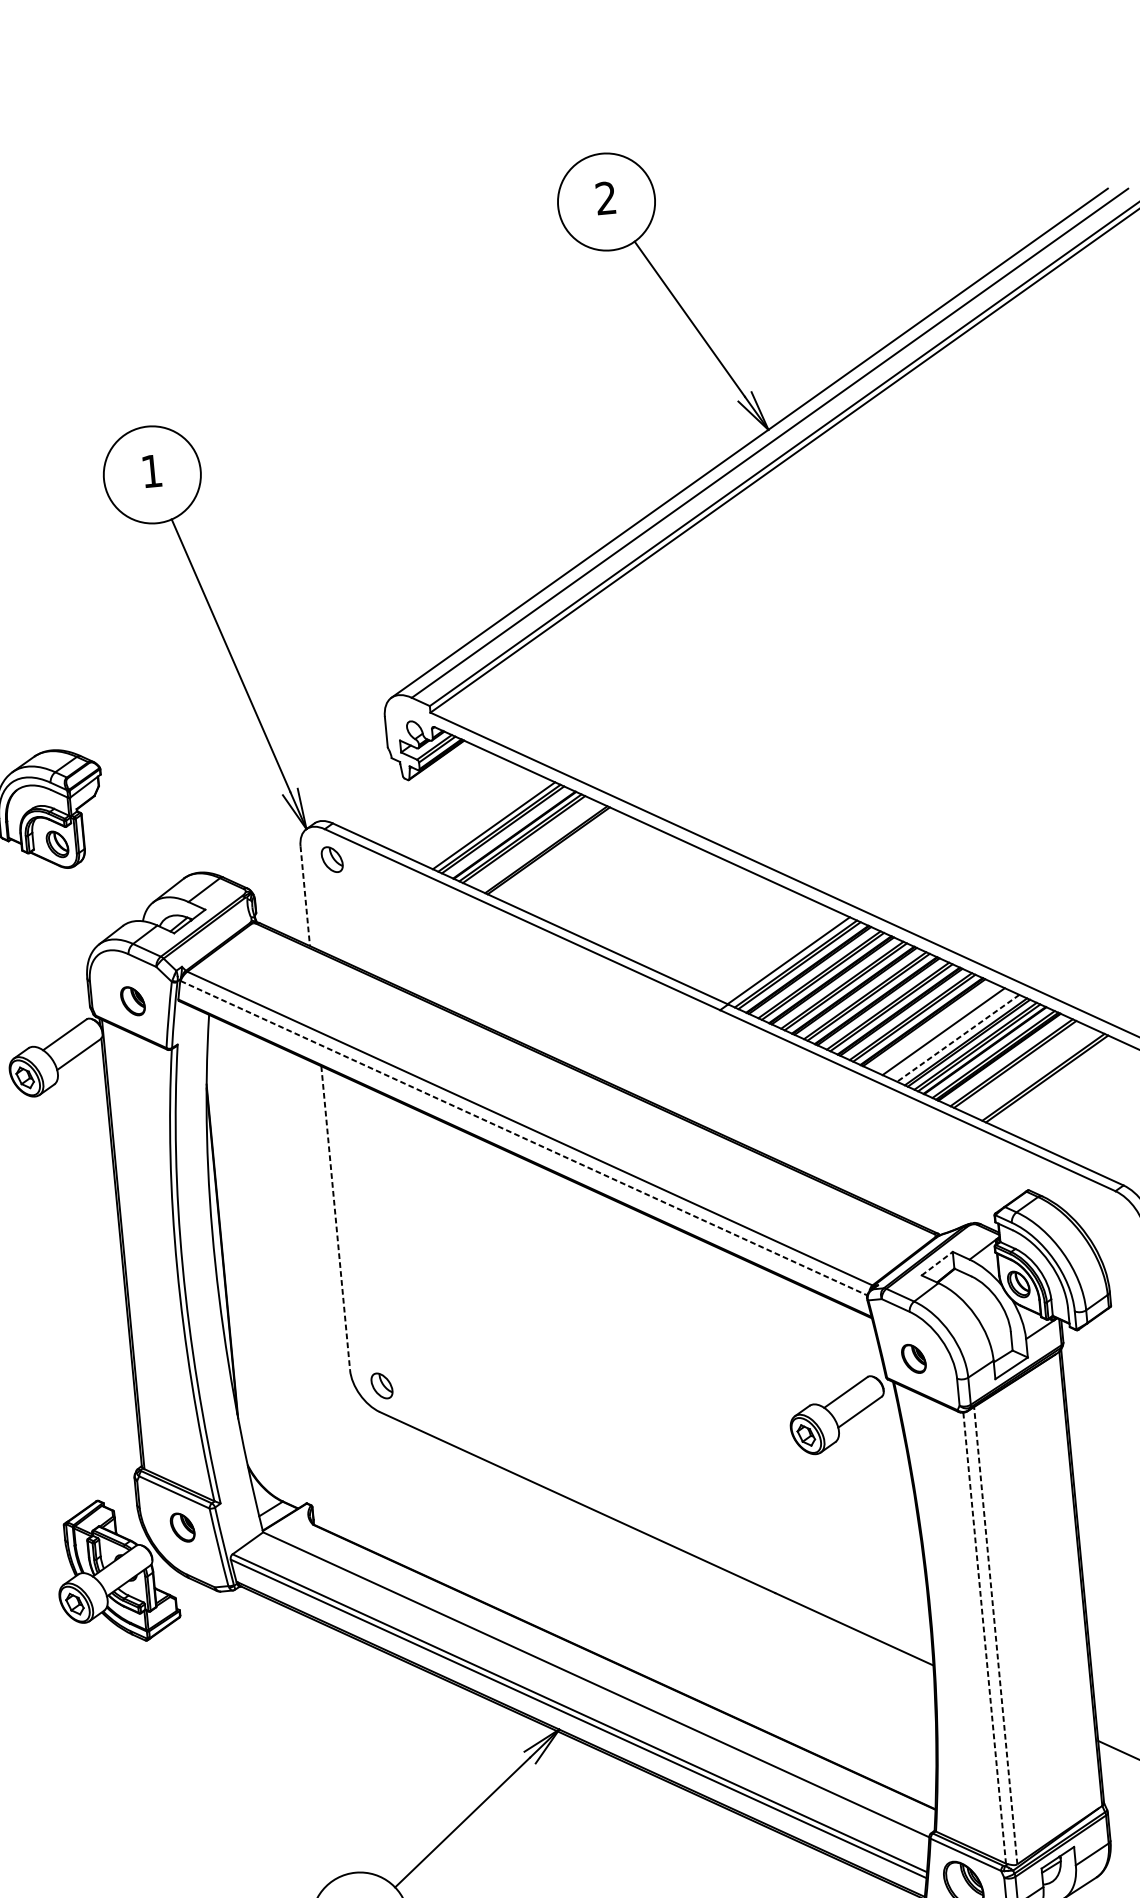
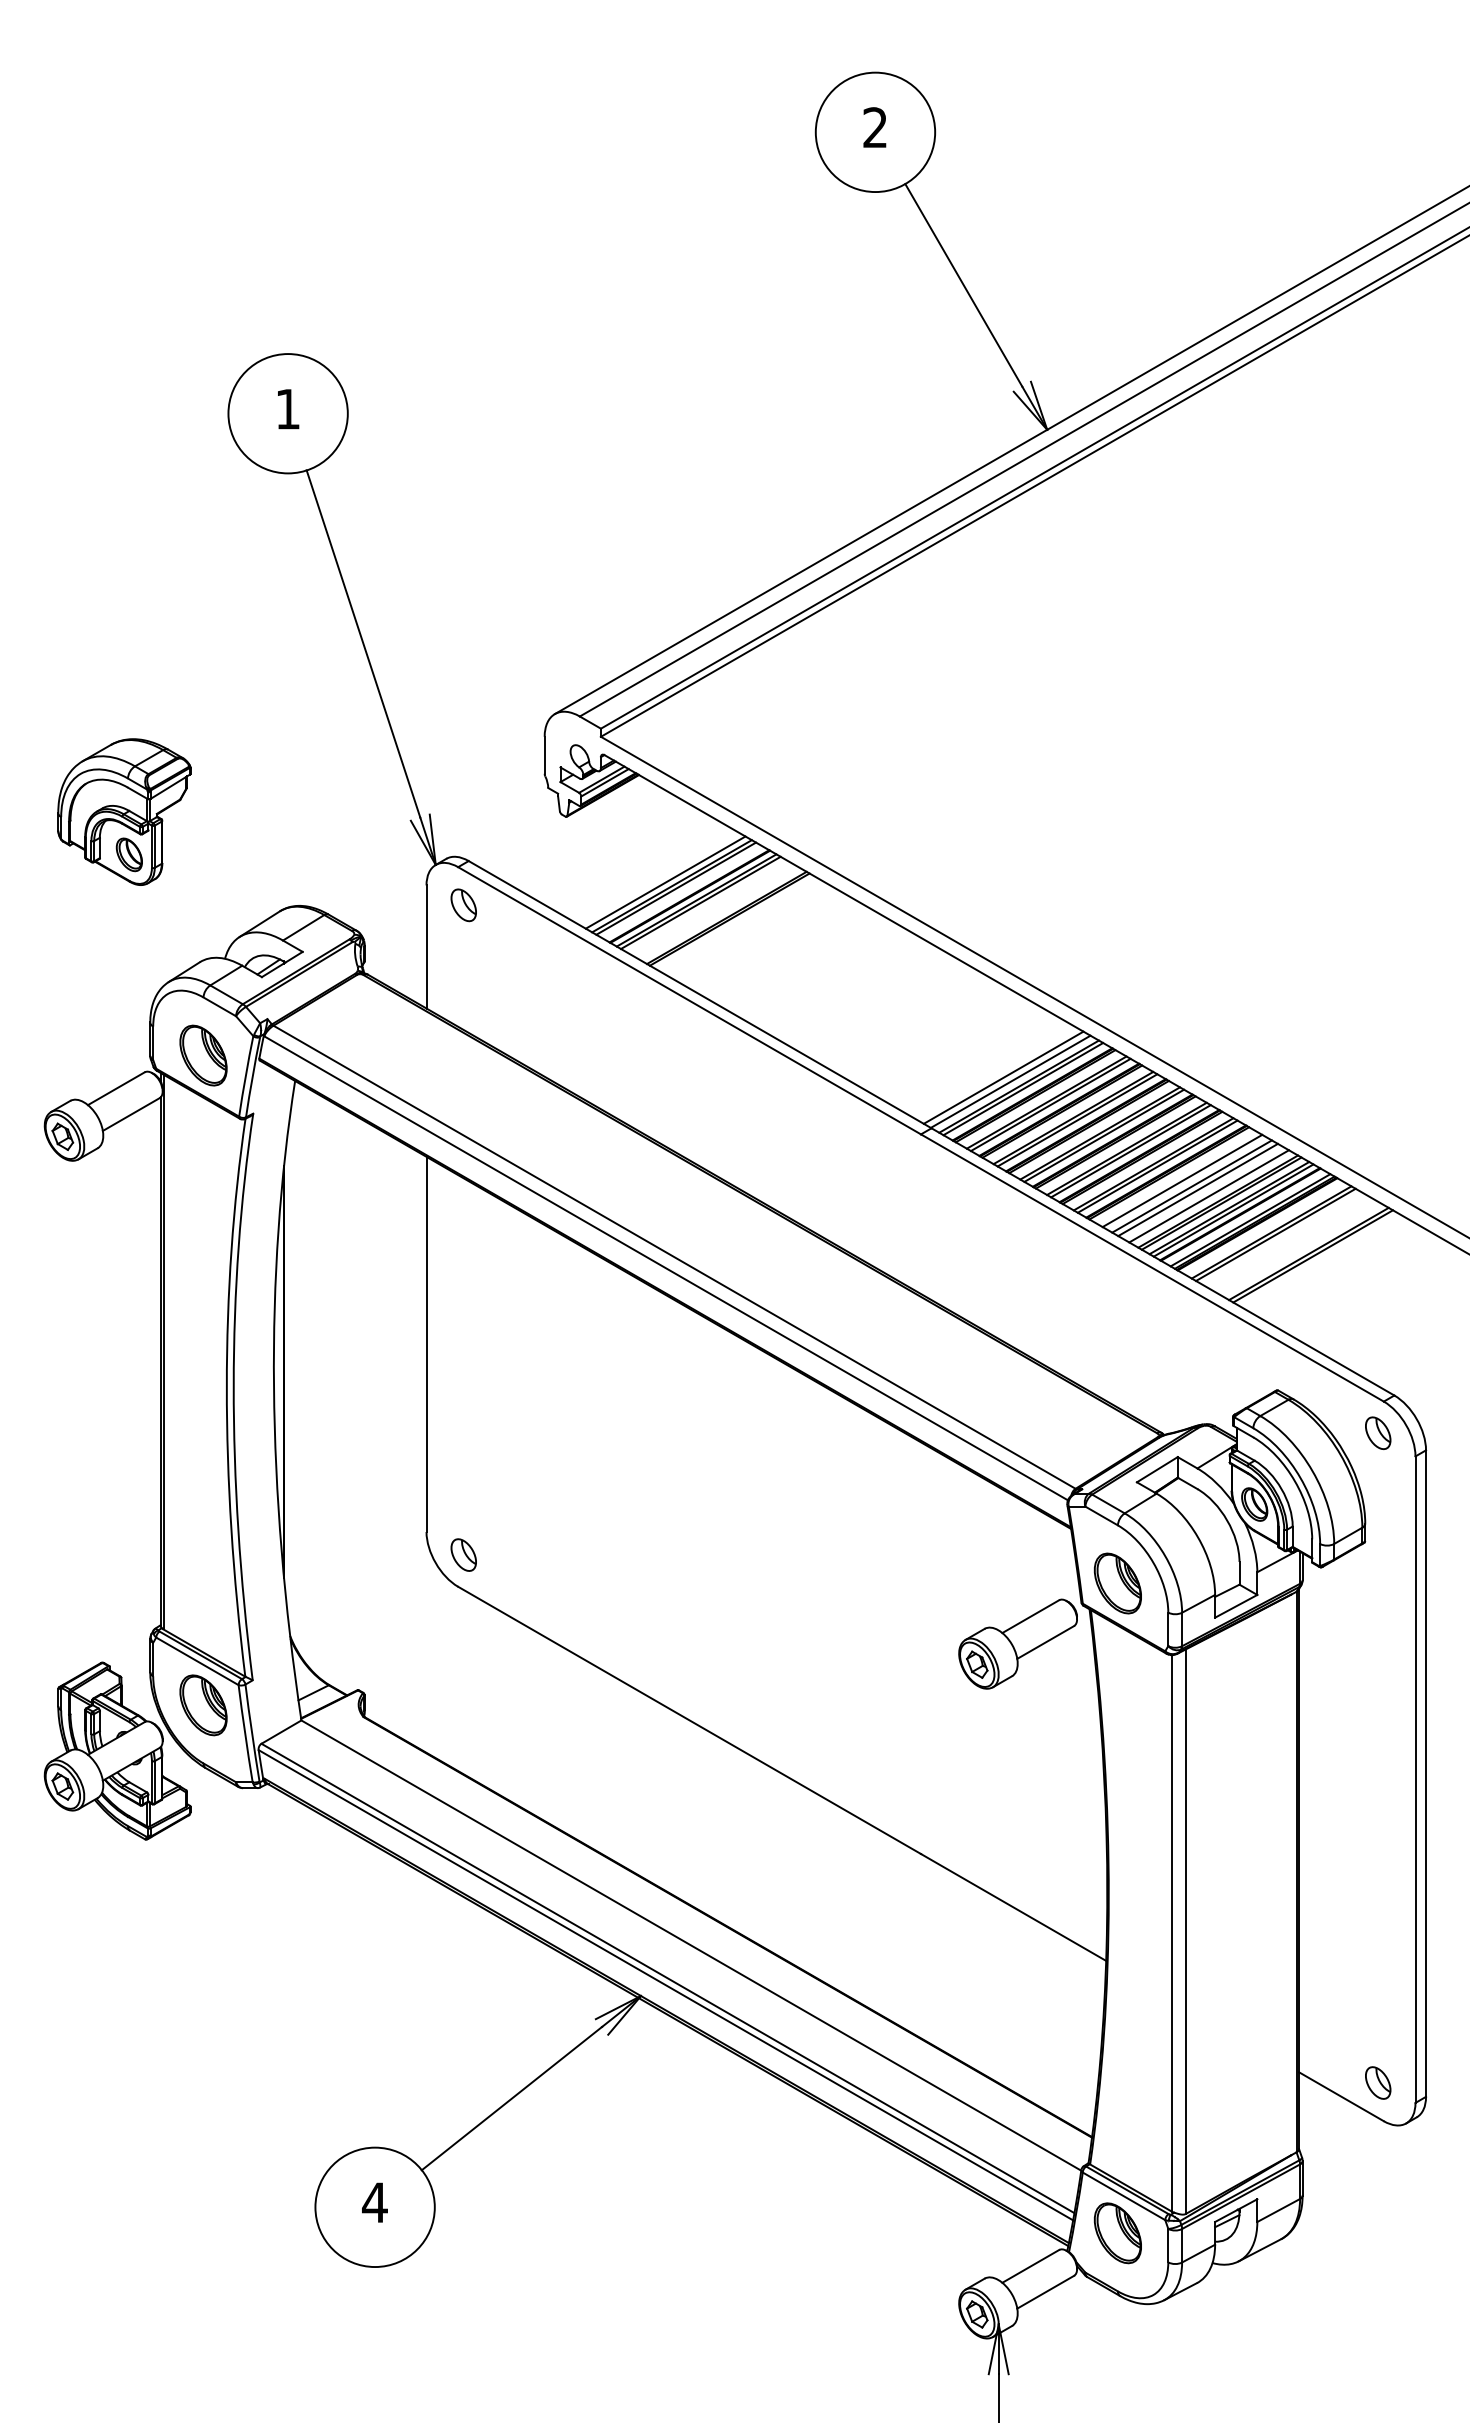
line: (305, 895) -> (426, 946), dashed -> solid
line: (782, 957) -> (1003, 1077), added
part: (132, 1001) -> (203, 1055), size x1.67
line: (935, 1027) -> (1182, 1180), added
line: (948, 1033) -> (1197, 1189), added
line: (957, 1038) -> (1208, 1196), dashed -> solid
line: (524, 1138) -> (666, 1268), dashed -> solid
part: (1113, 1216) -> (1378, 1432), added
line: (335, 1218) -> (426, 1344), dashed -> solid
line: (937, 1263) -> (1157, 1469), dashed -> solid
part: (913, 1358) -> (1117, 1583), size x1.67
part: (182, 1527) -> (203, 1705), size x1.67
line: (995, 1635) -> (1185, 1931), dashed -> solid
line: (985, 1638) -> (1172, 1933), dashed -> solid

